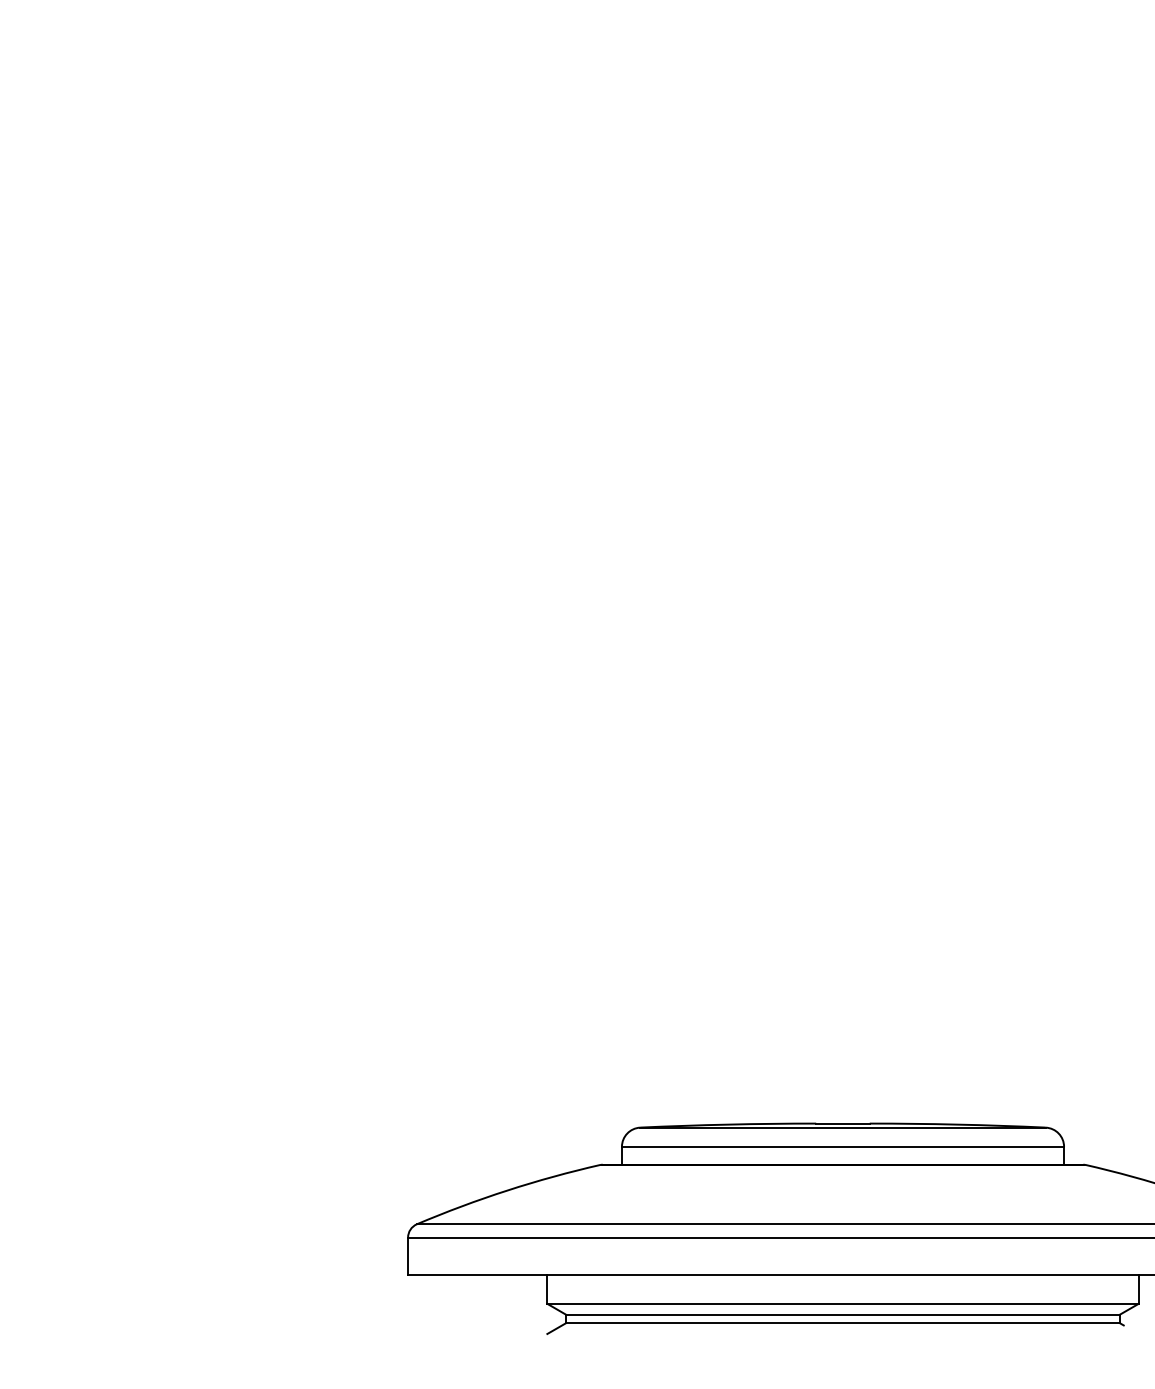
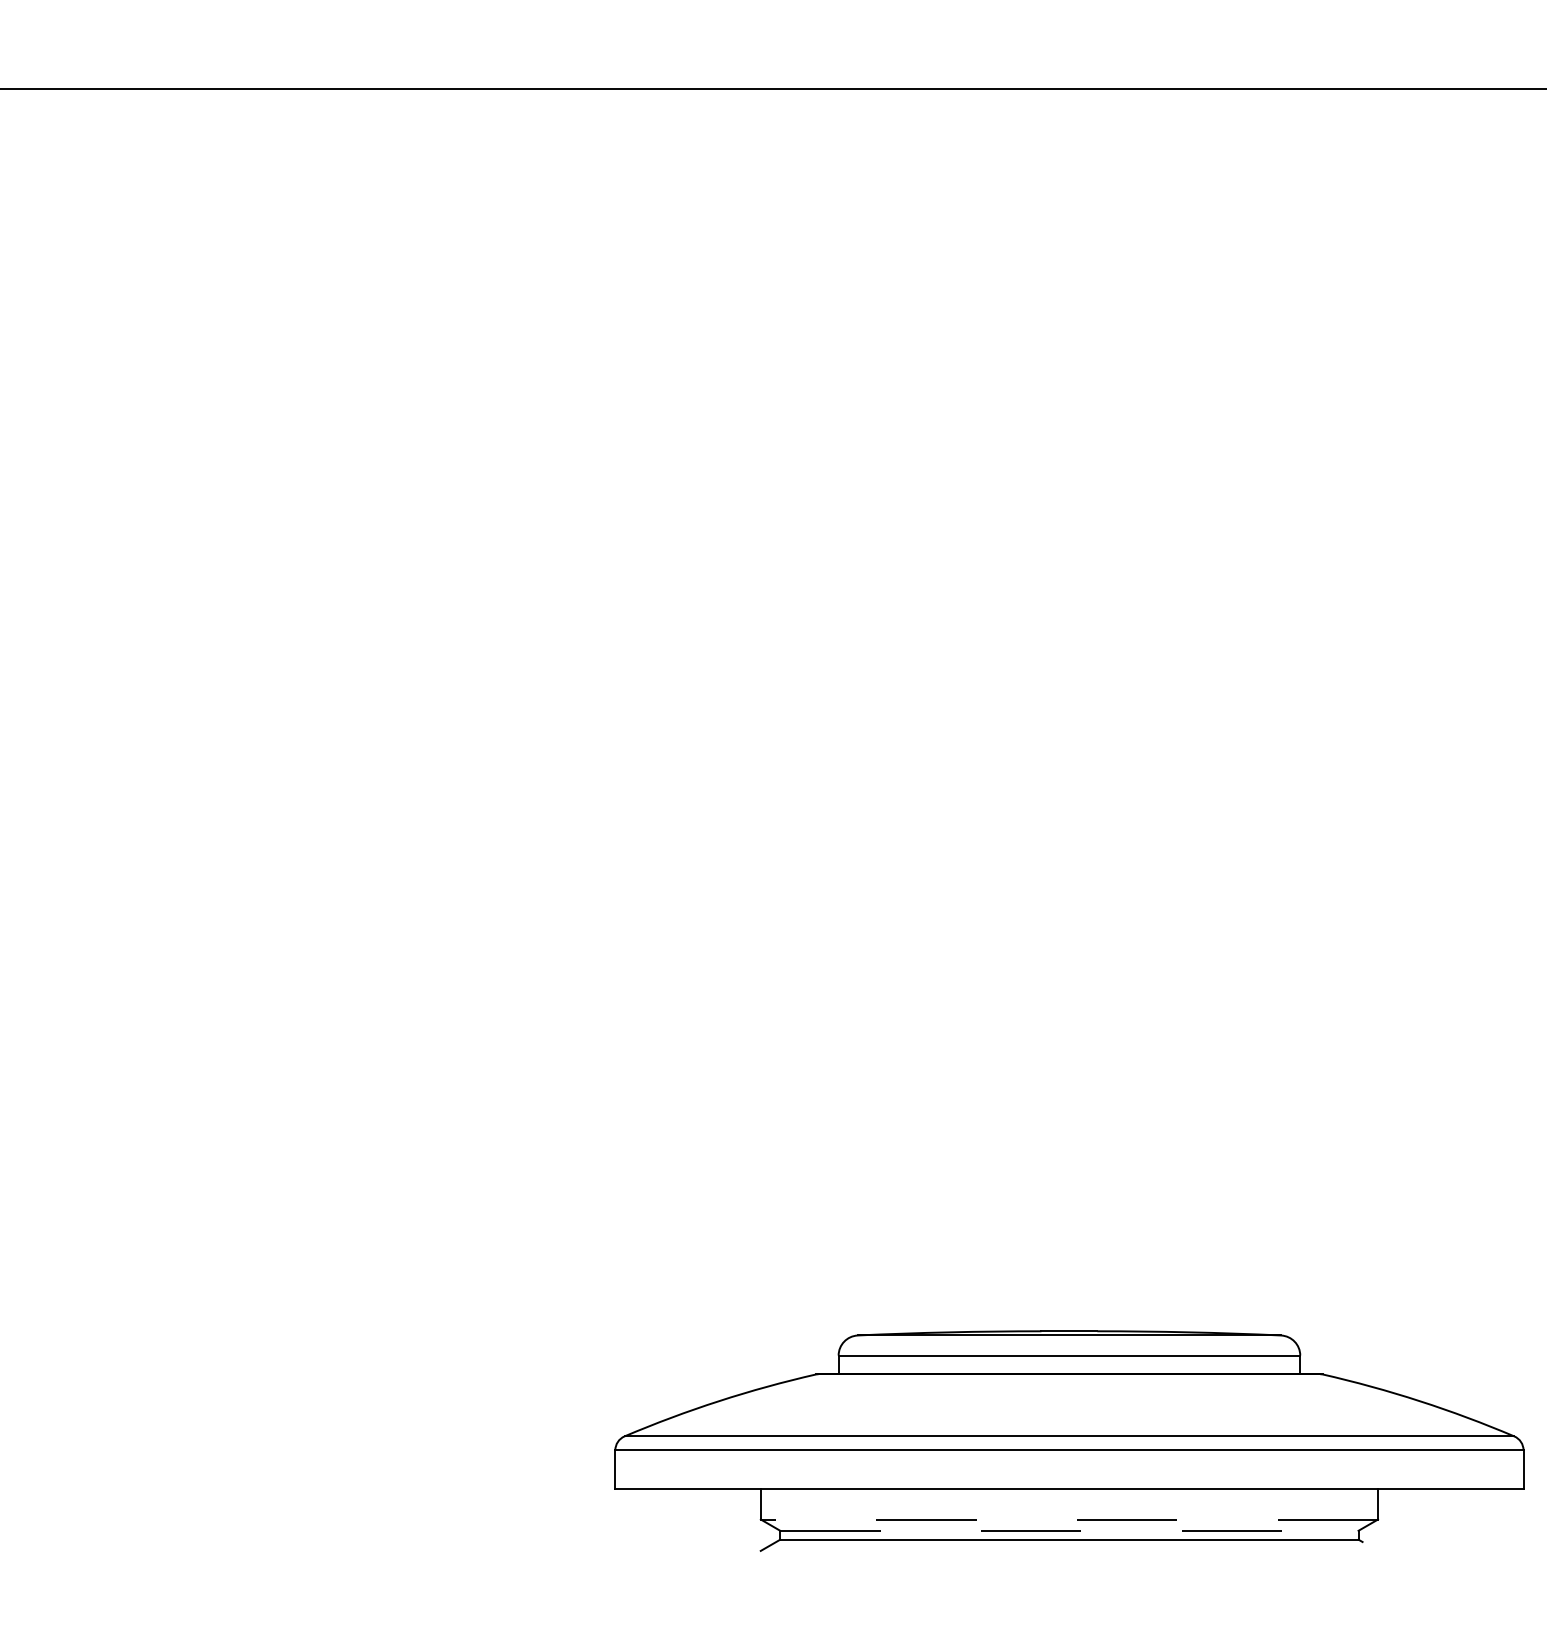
line: (843, 1303) -> (1069, 1519), solid -> dashed
line: (843, 1314) -> (1069, 1530), solid -> dashed

